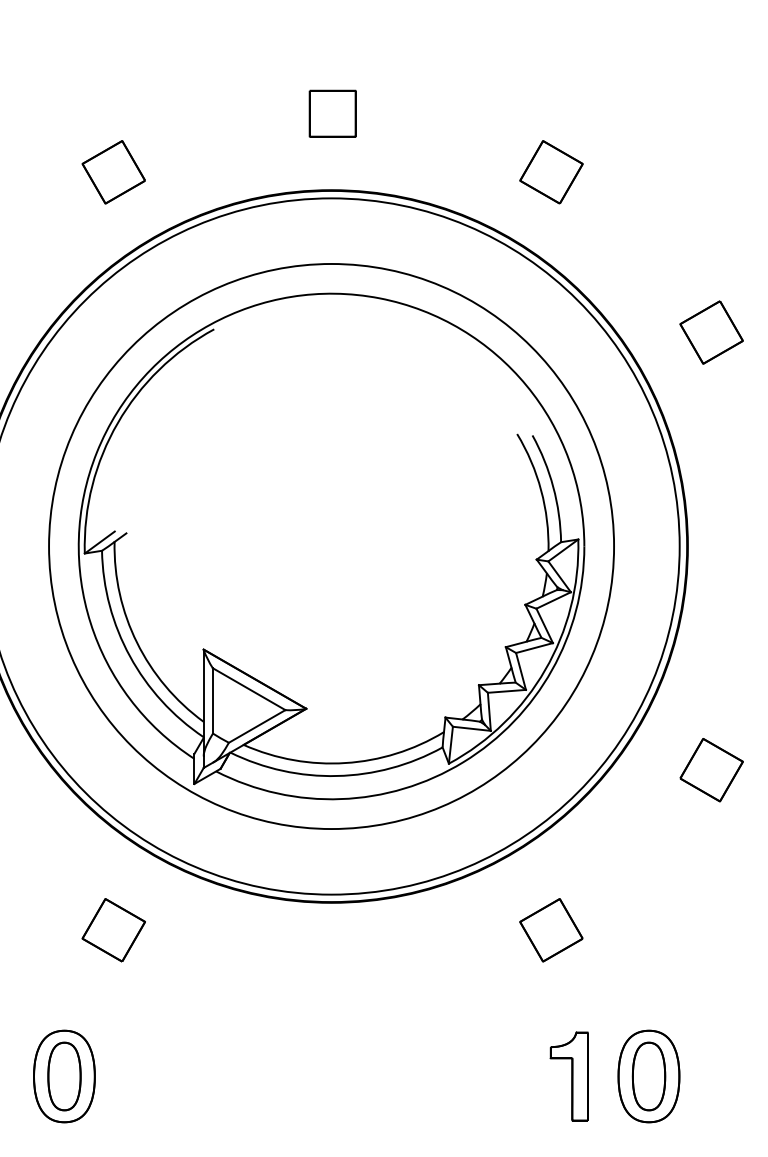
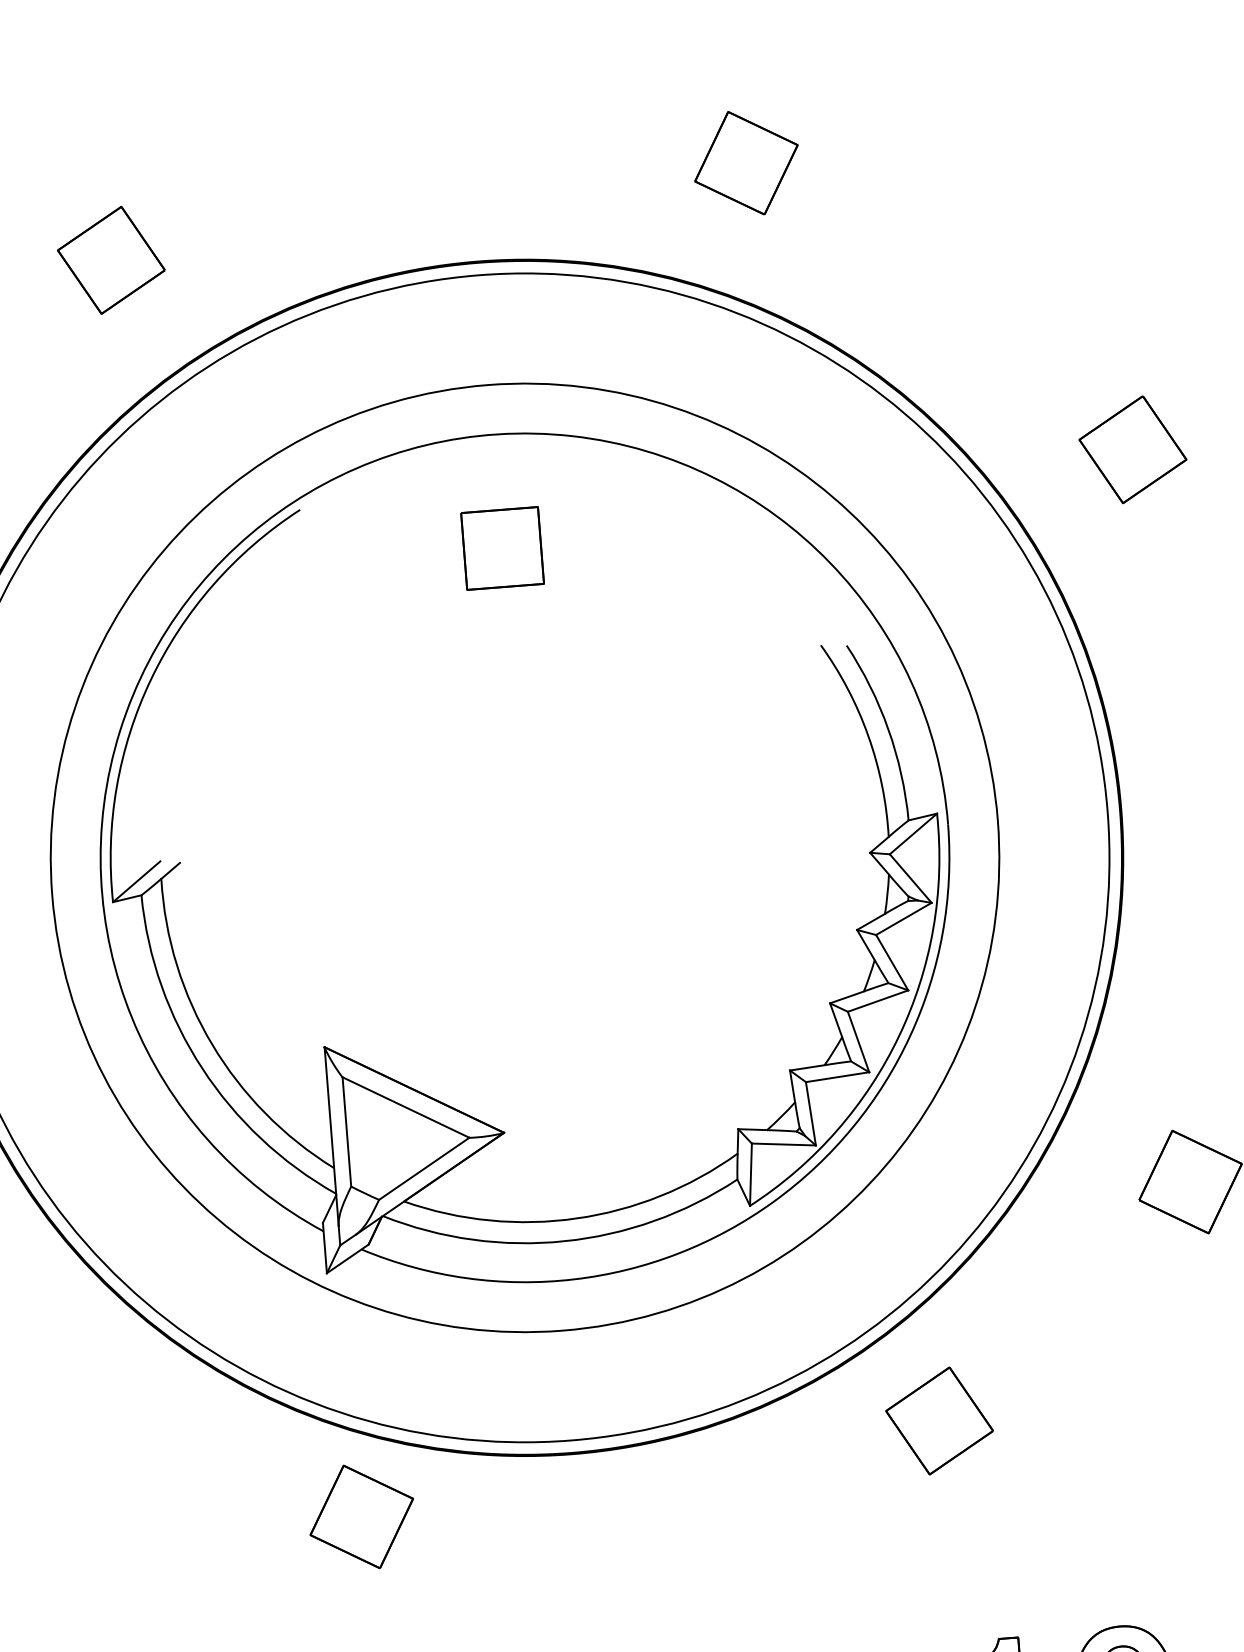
part: (332, 113) -> (502, 548), moved
part: (551, 172) -> (746, 163), moved
part: (113, 930) -> (361, 1517), moved
part: (551, 930) -> (939, 1421), moved

